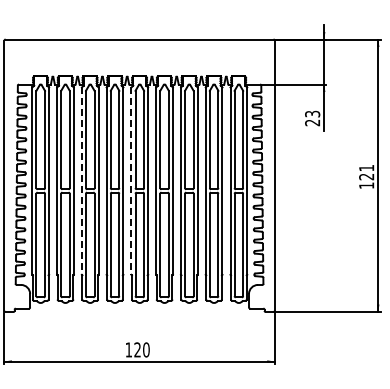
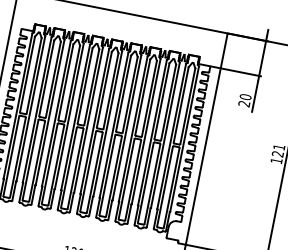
text: (312, 113) -> (245, 96), 23 -> 20
line: (81, 181) -> (56, 113), dashed -> solid
line: (131, 181) -> (94, 121), dashed -> solid

